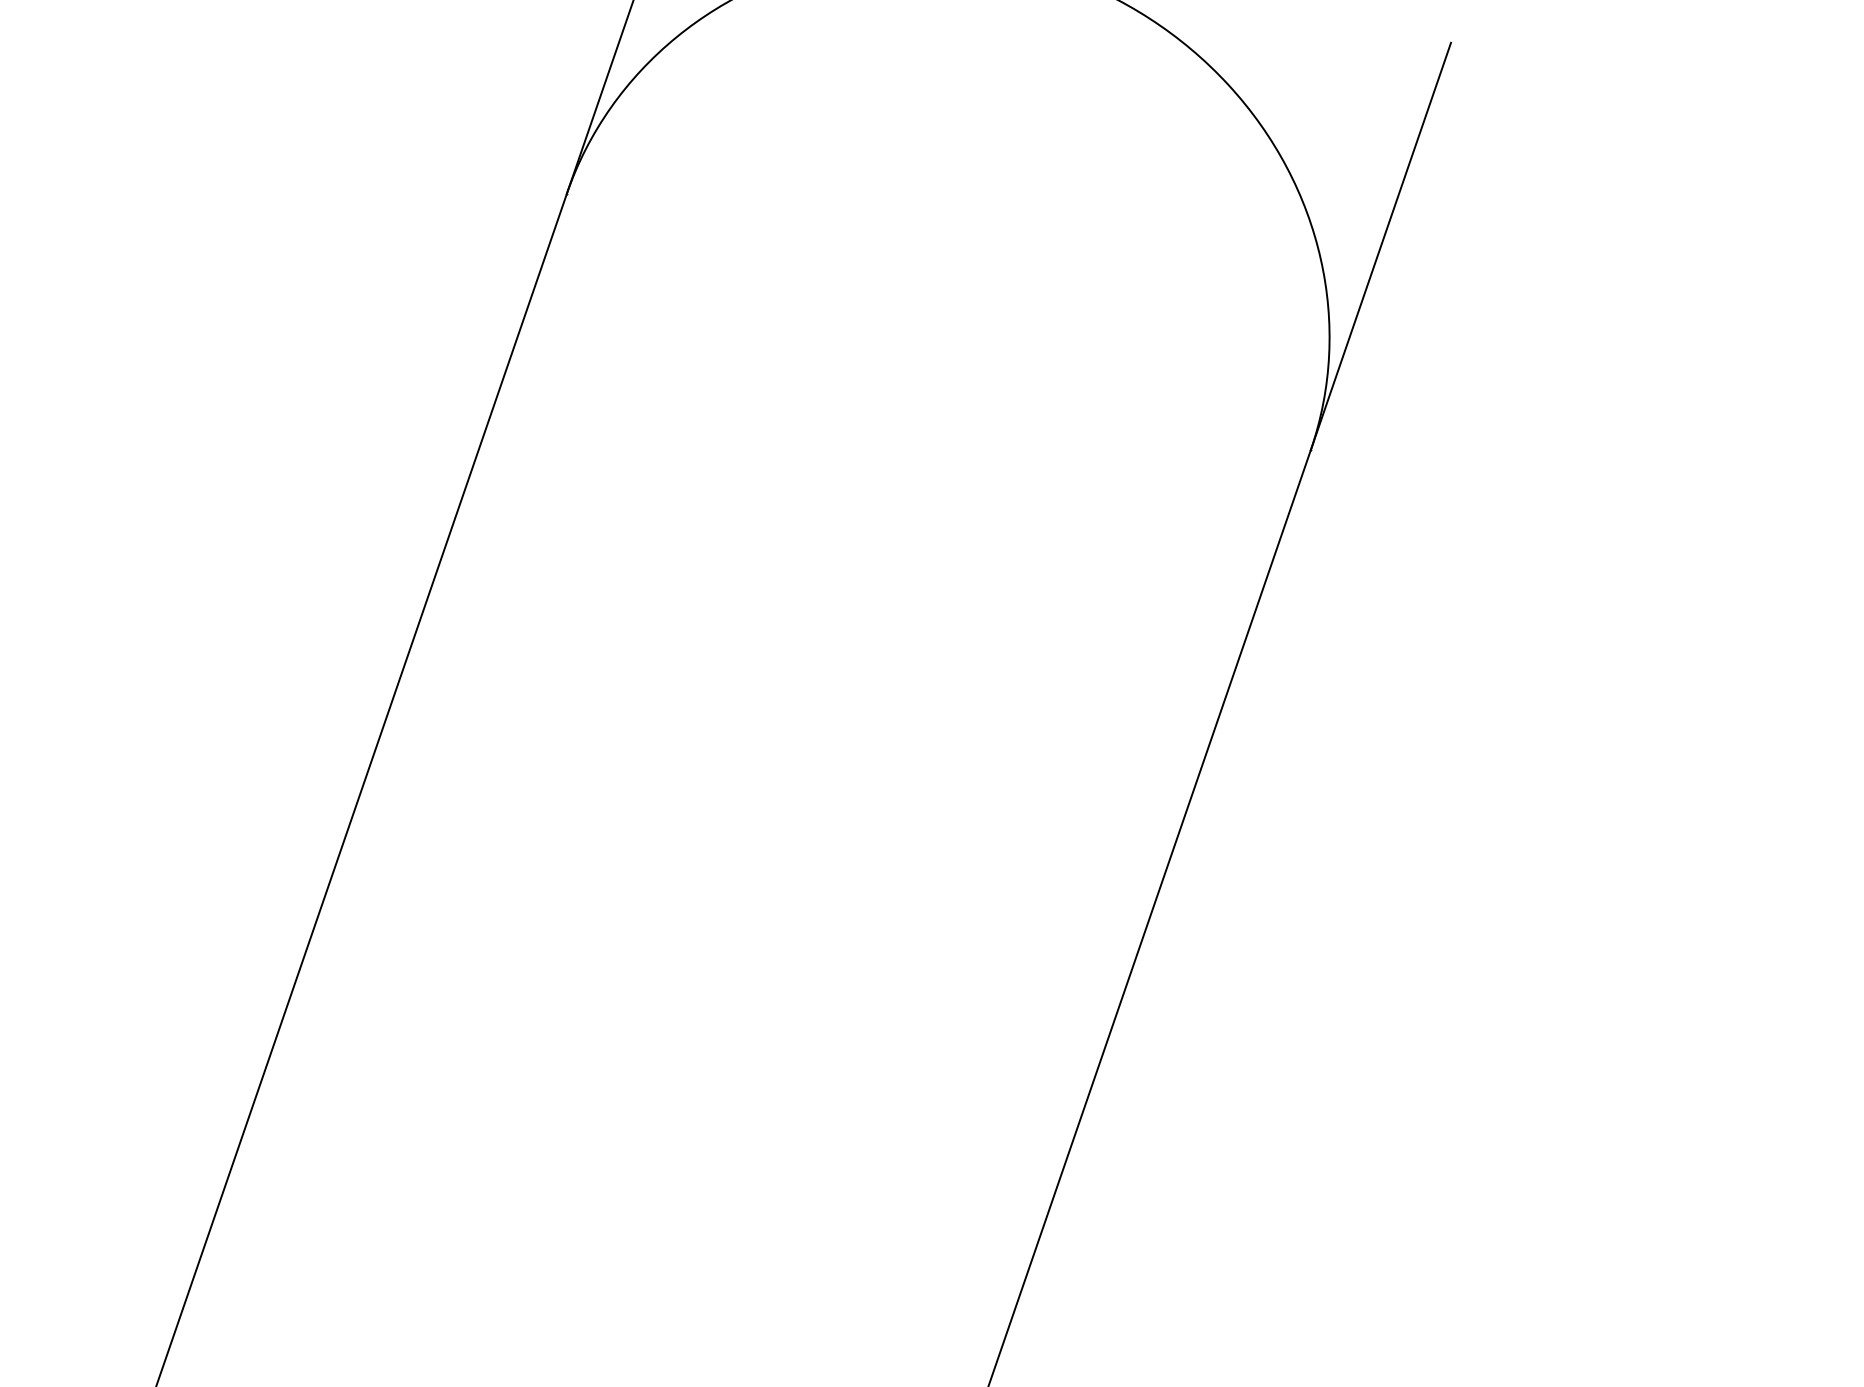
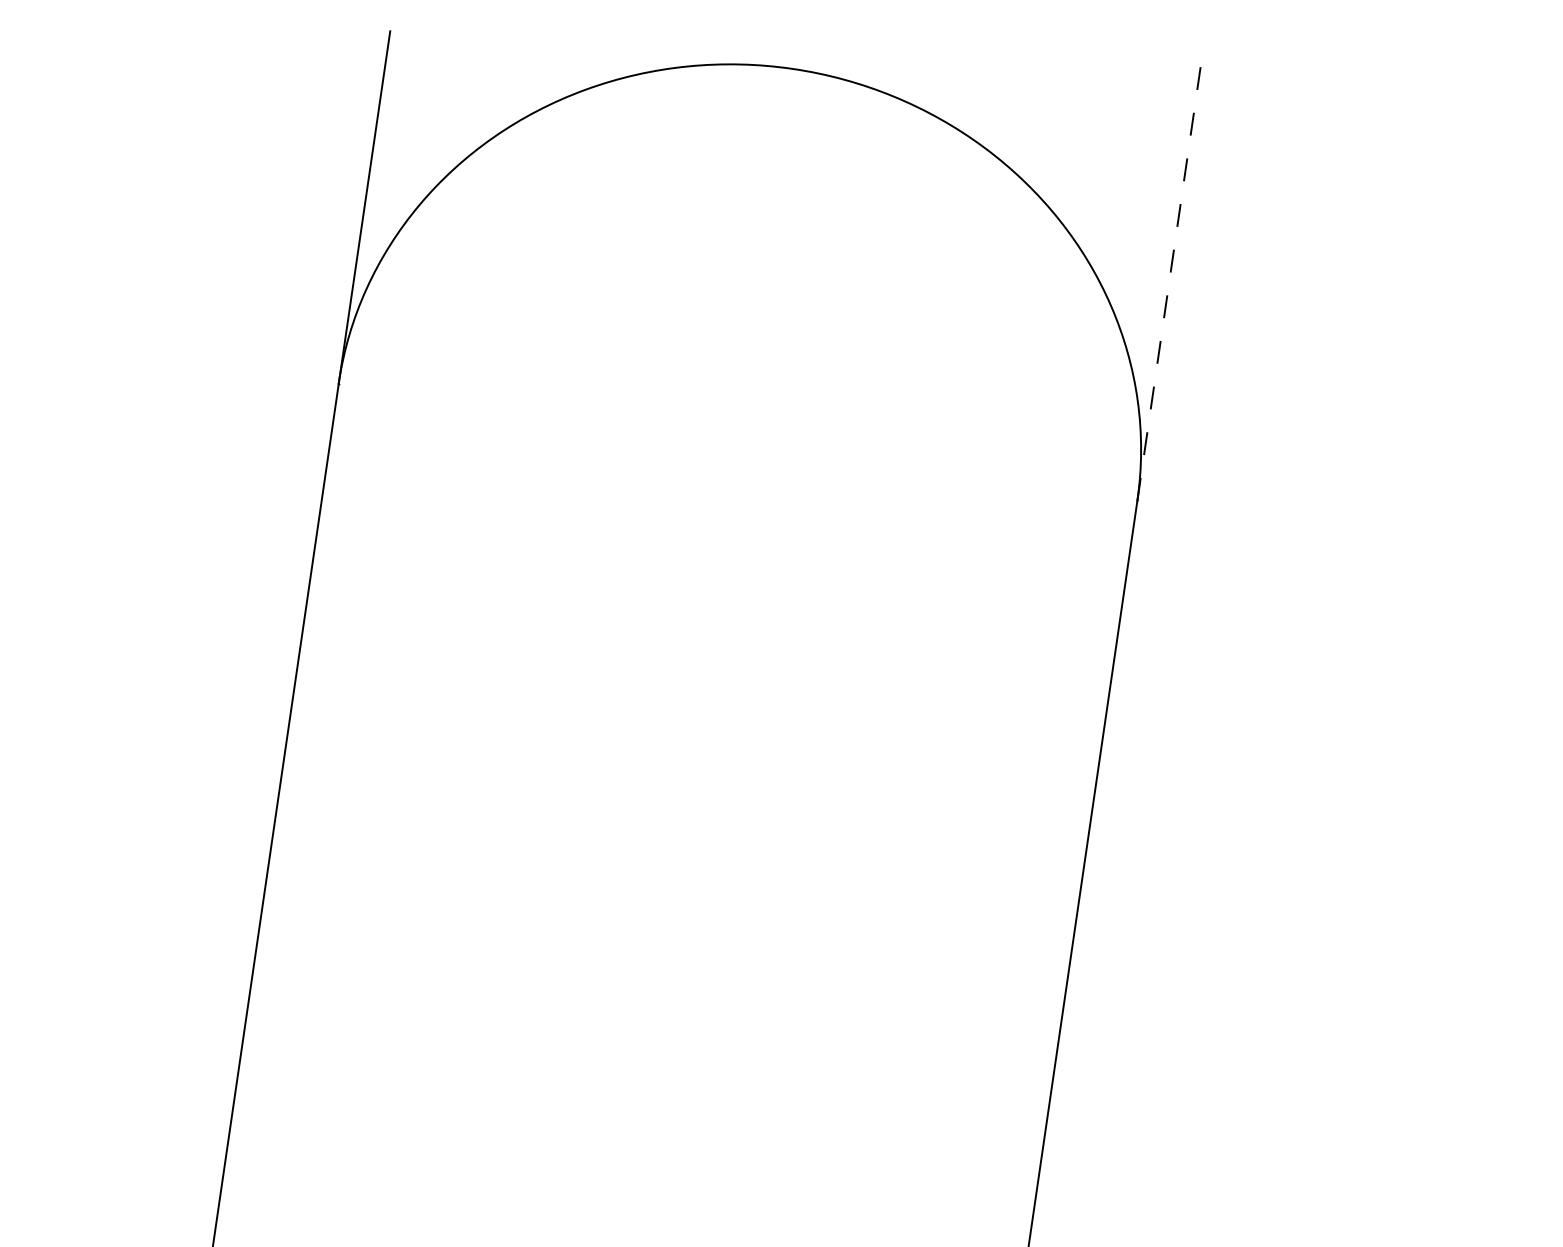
line: (1381, 246) -> (1169, 281), solid -> dashed

